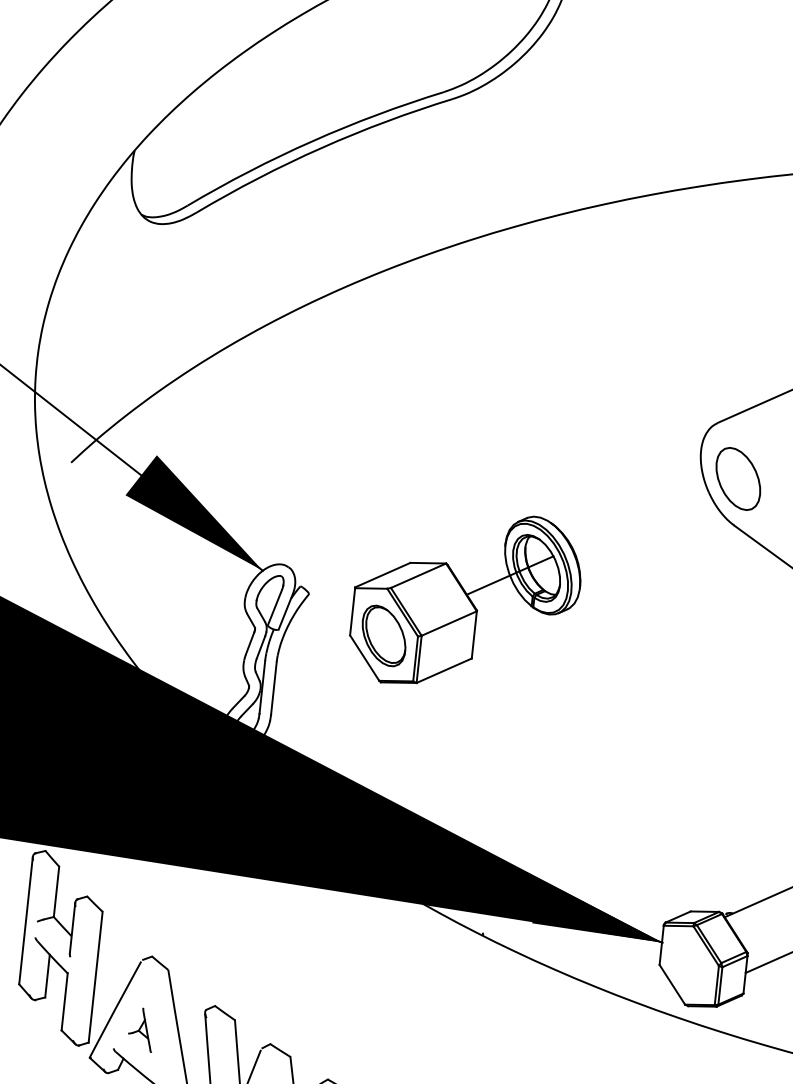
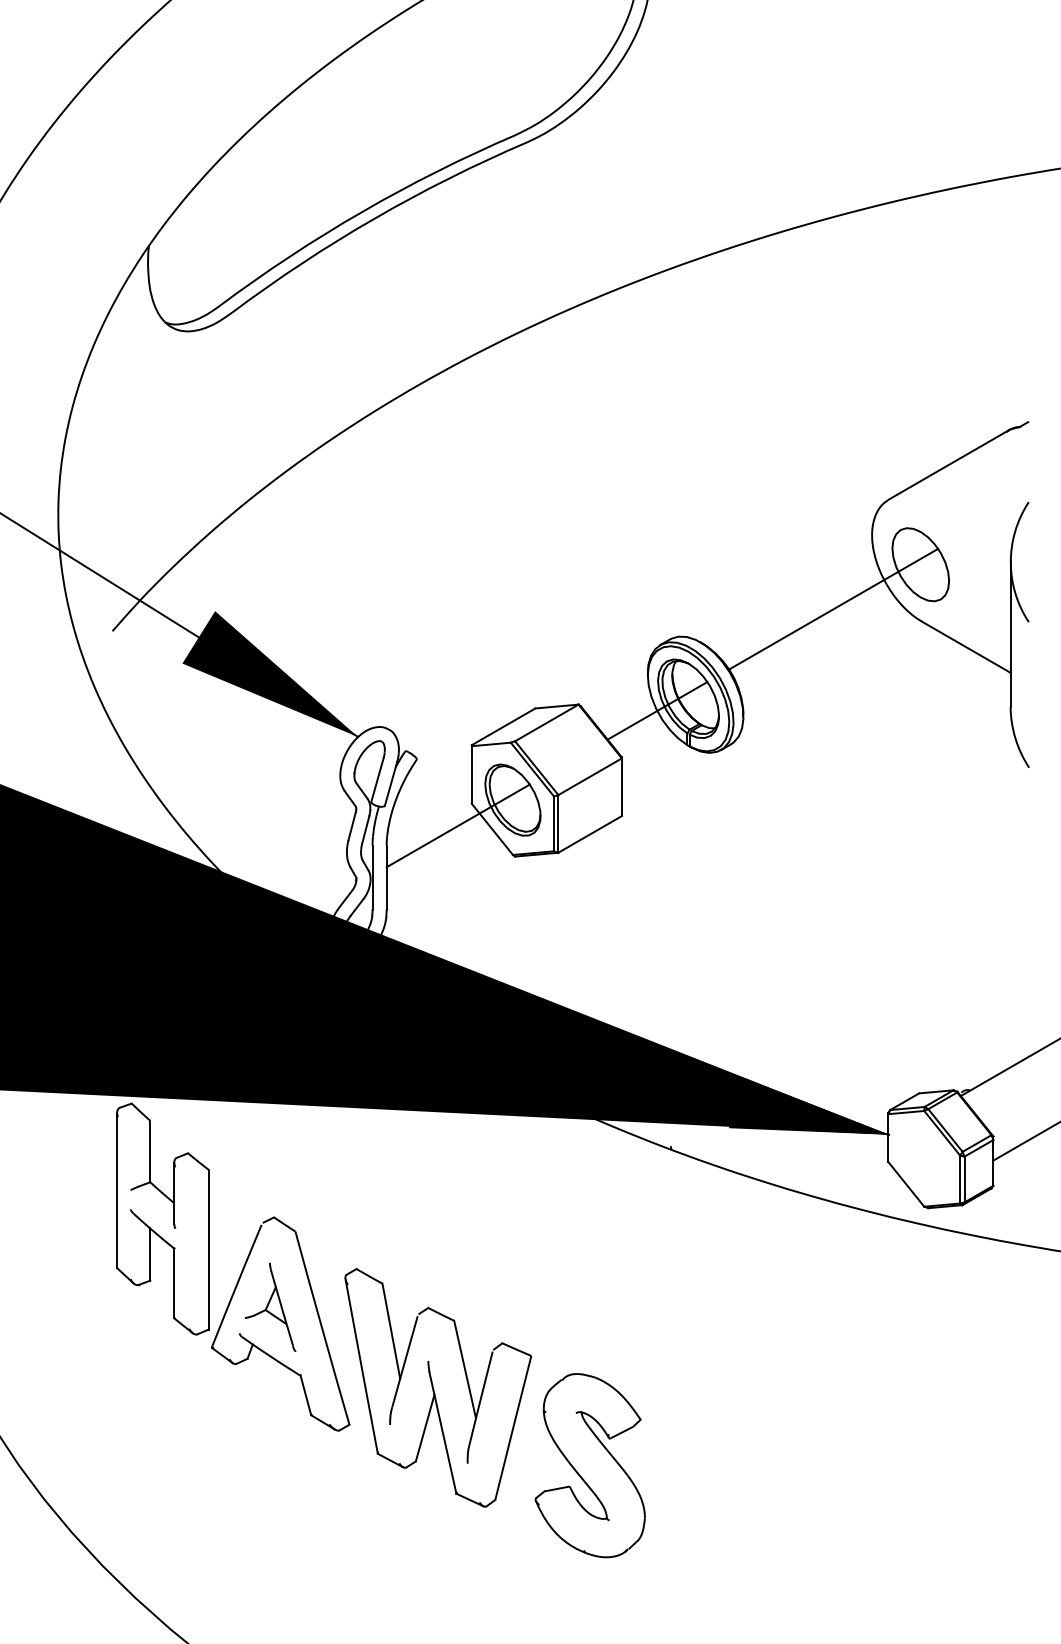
line: (663, 507) -> (833, 608), added
line: (336, 651) -> (457, 825), added
part: (141, 1029) -> (270, 1306), size x1.67

